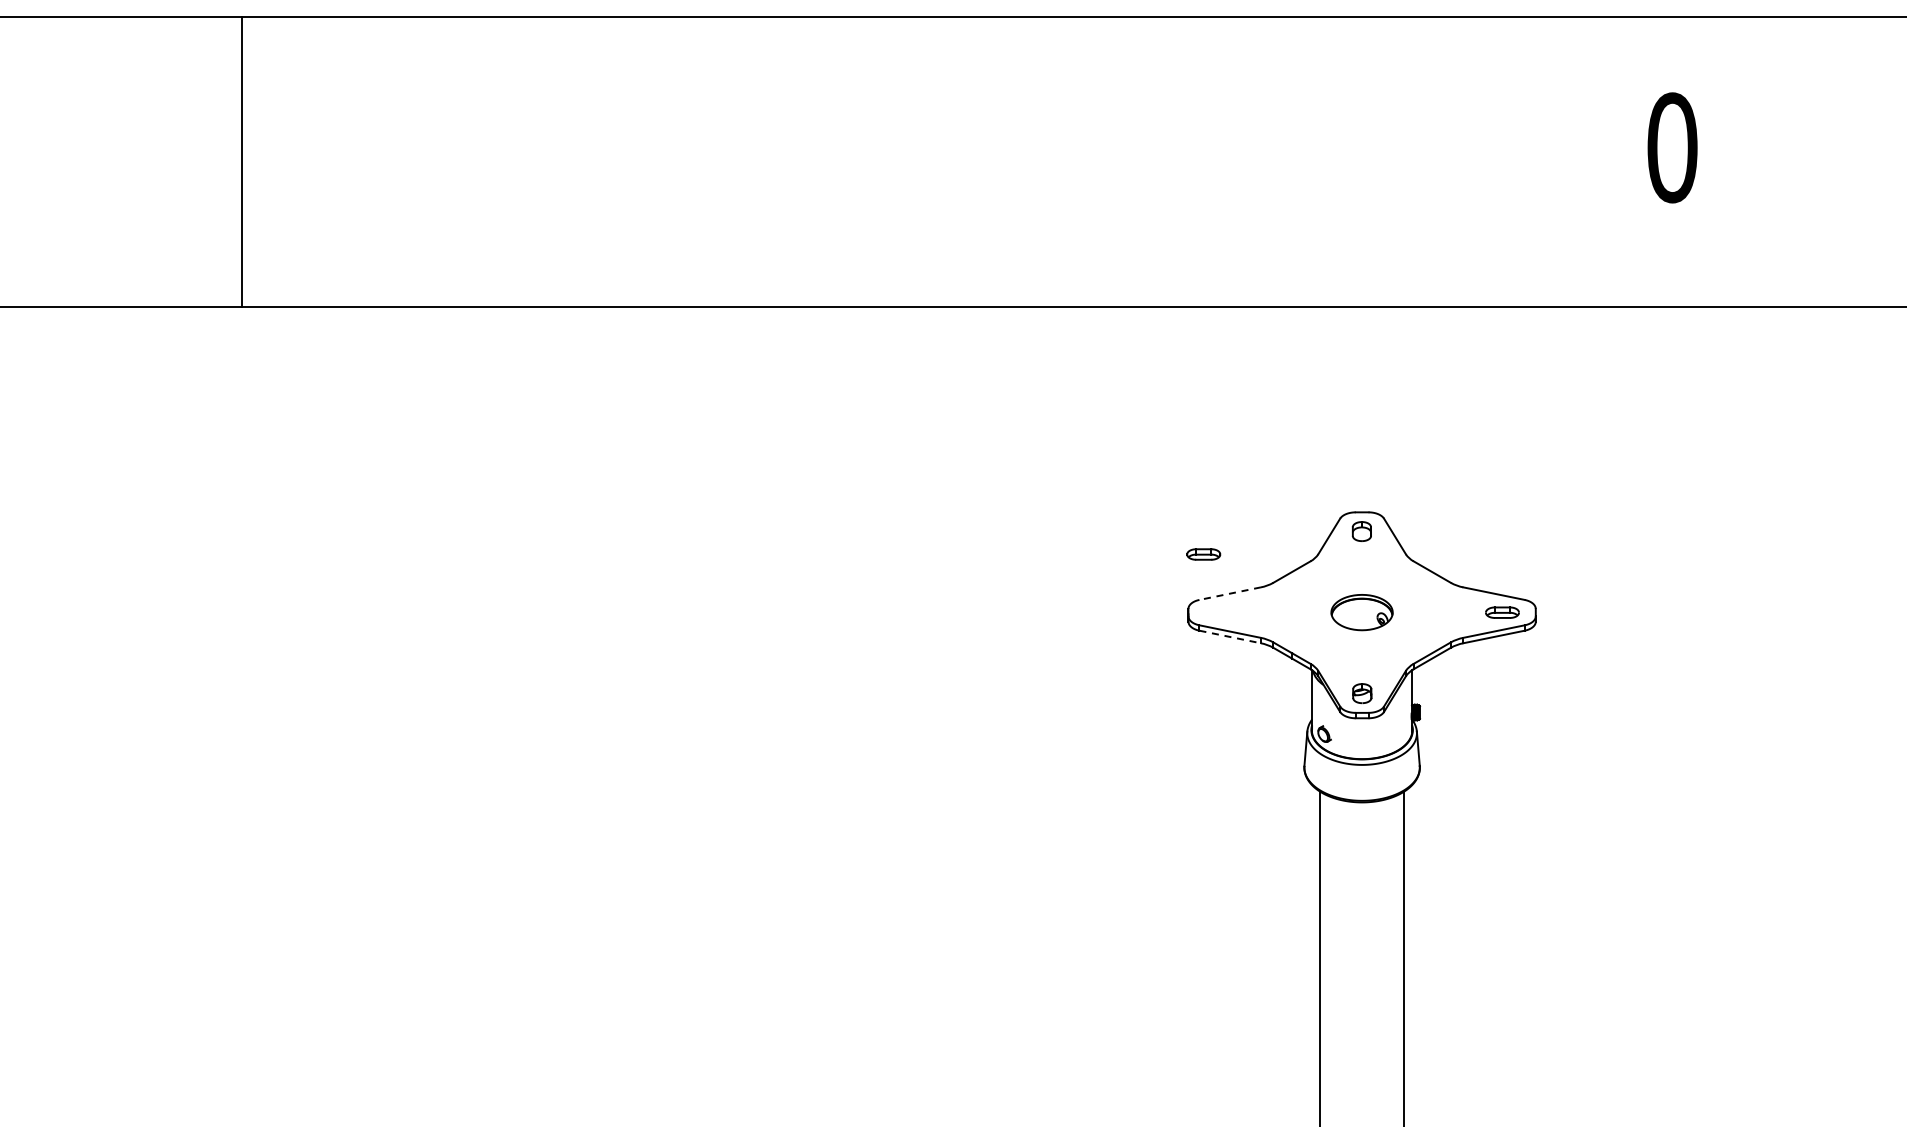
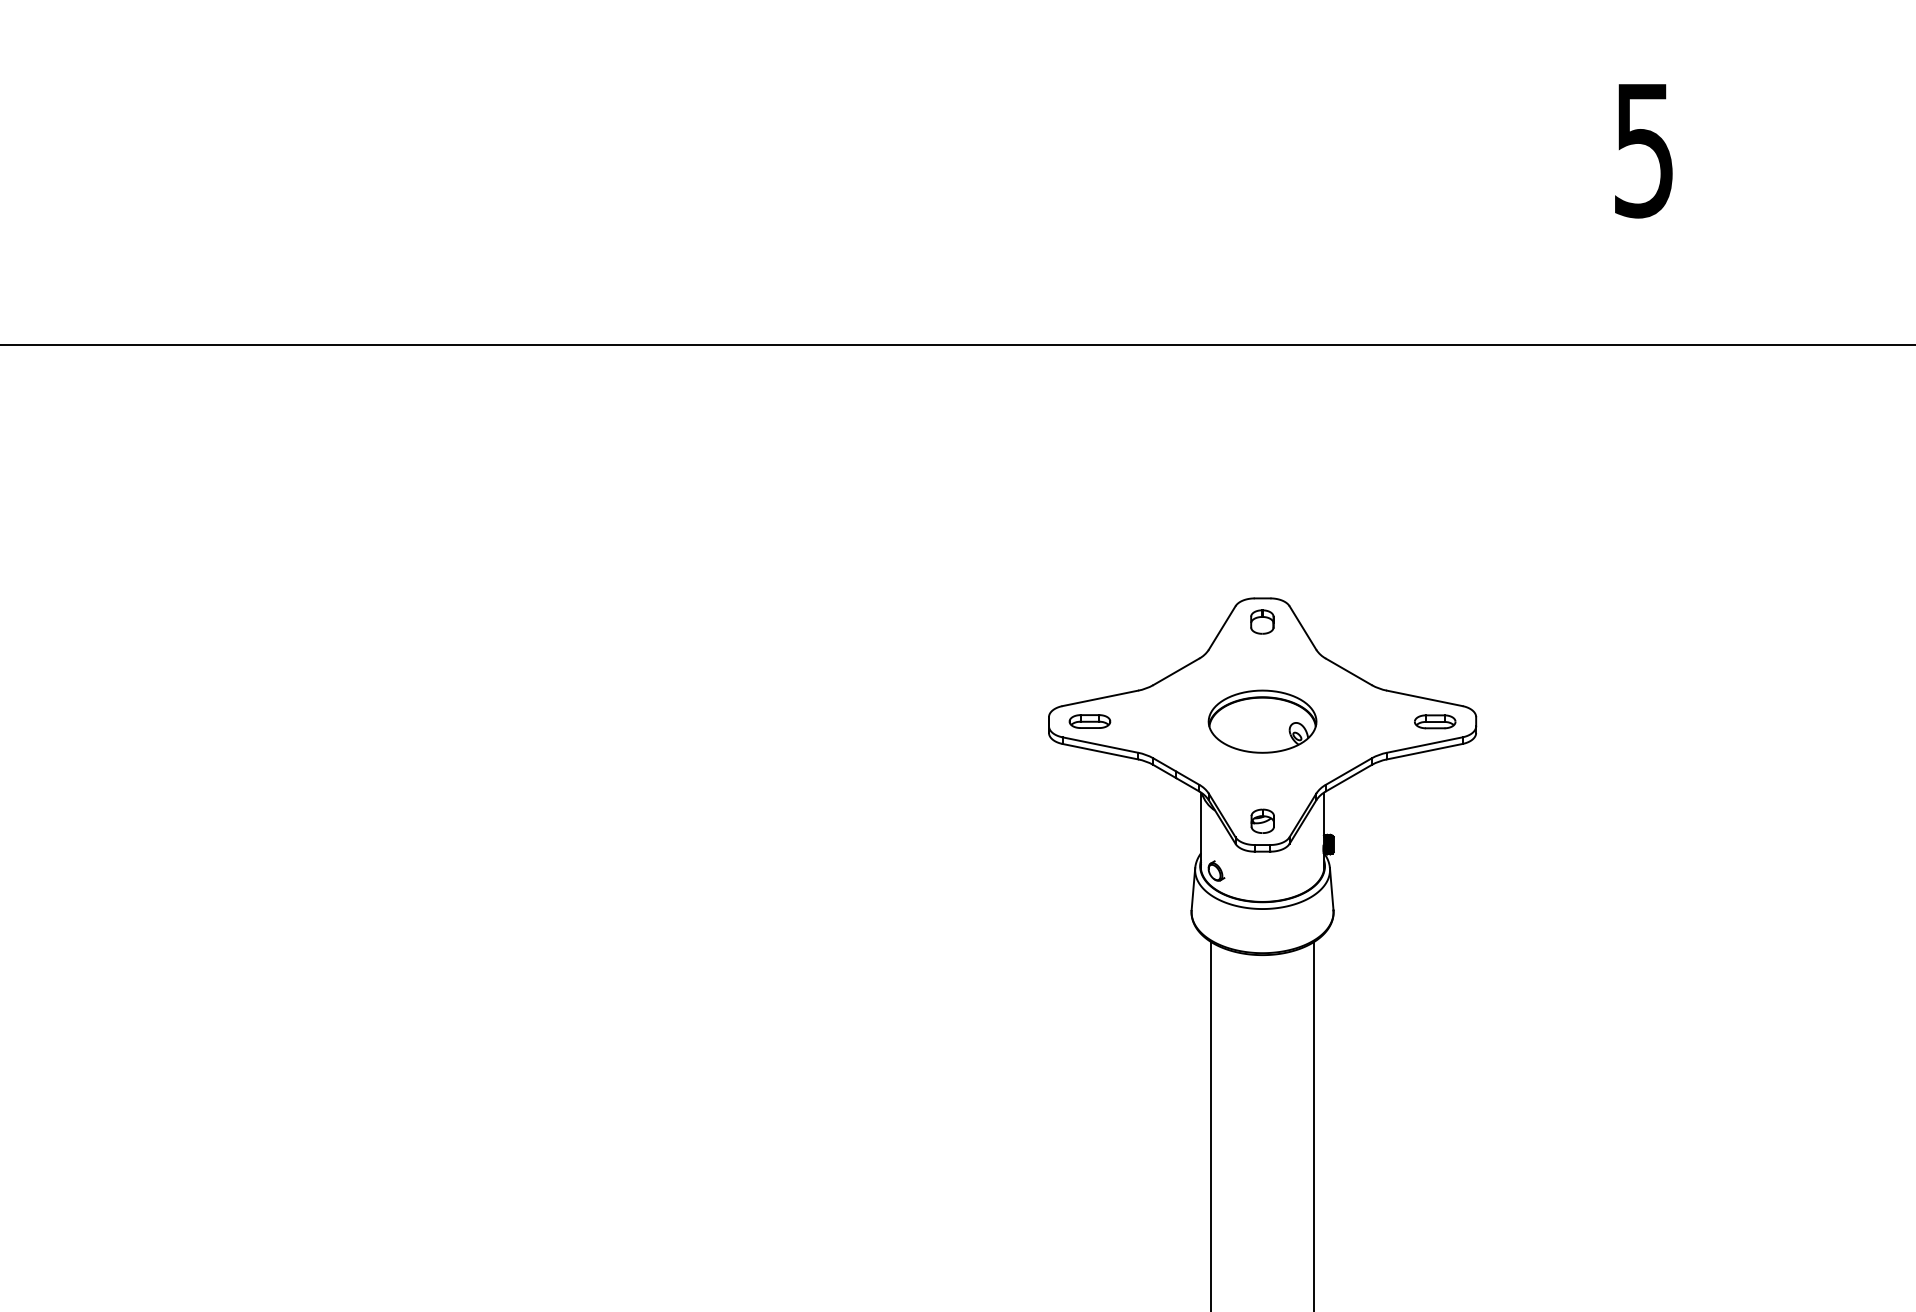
text: (1672, 147) -> (1644, 149), 0 -> 5
part: (1203, 554) -> (1089, 721), moved
line: (1229, 593) -> (1099, 698), dashed -> solid
part: (1361, 612) -> (1261, 721), size x1.43
line: (1230, 637) -> (1100, 752), dashed -> solid

